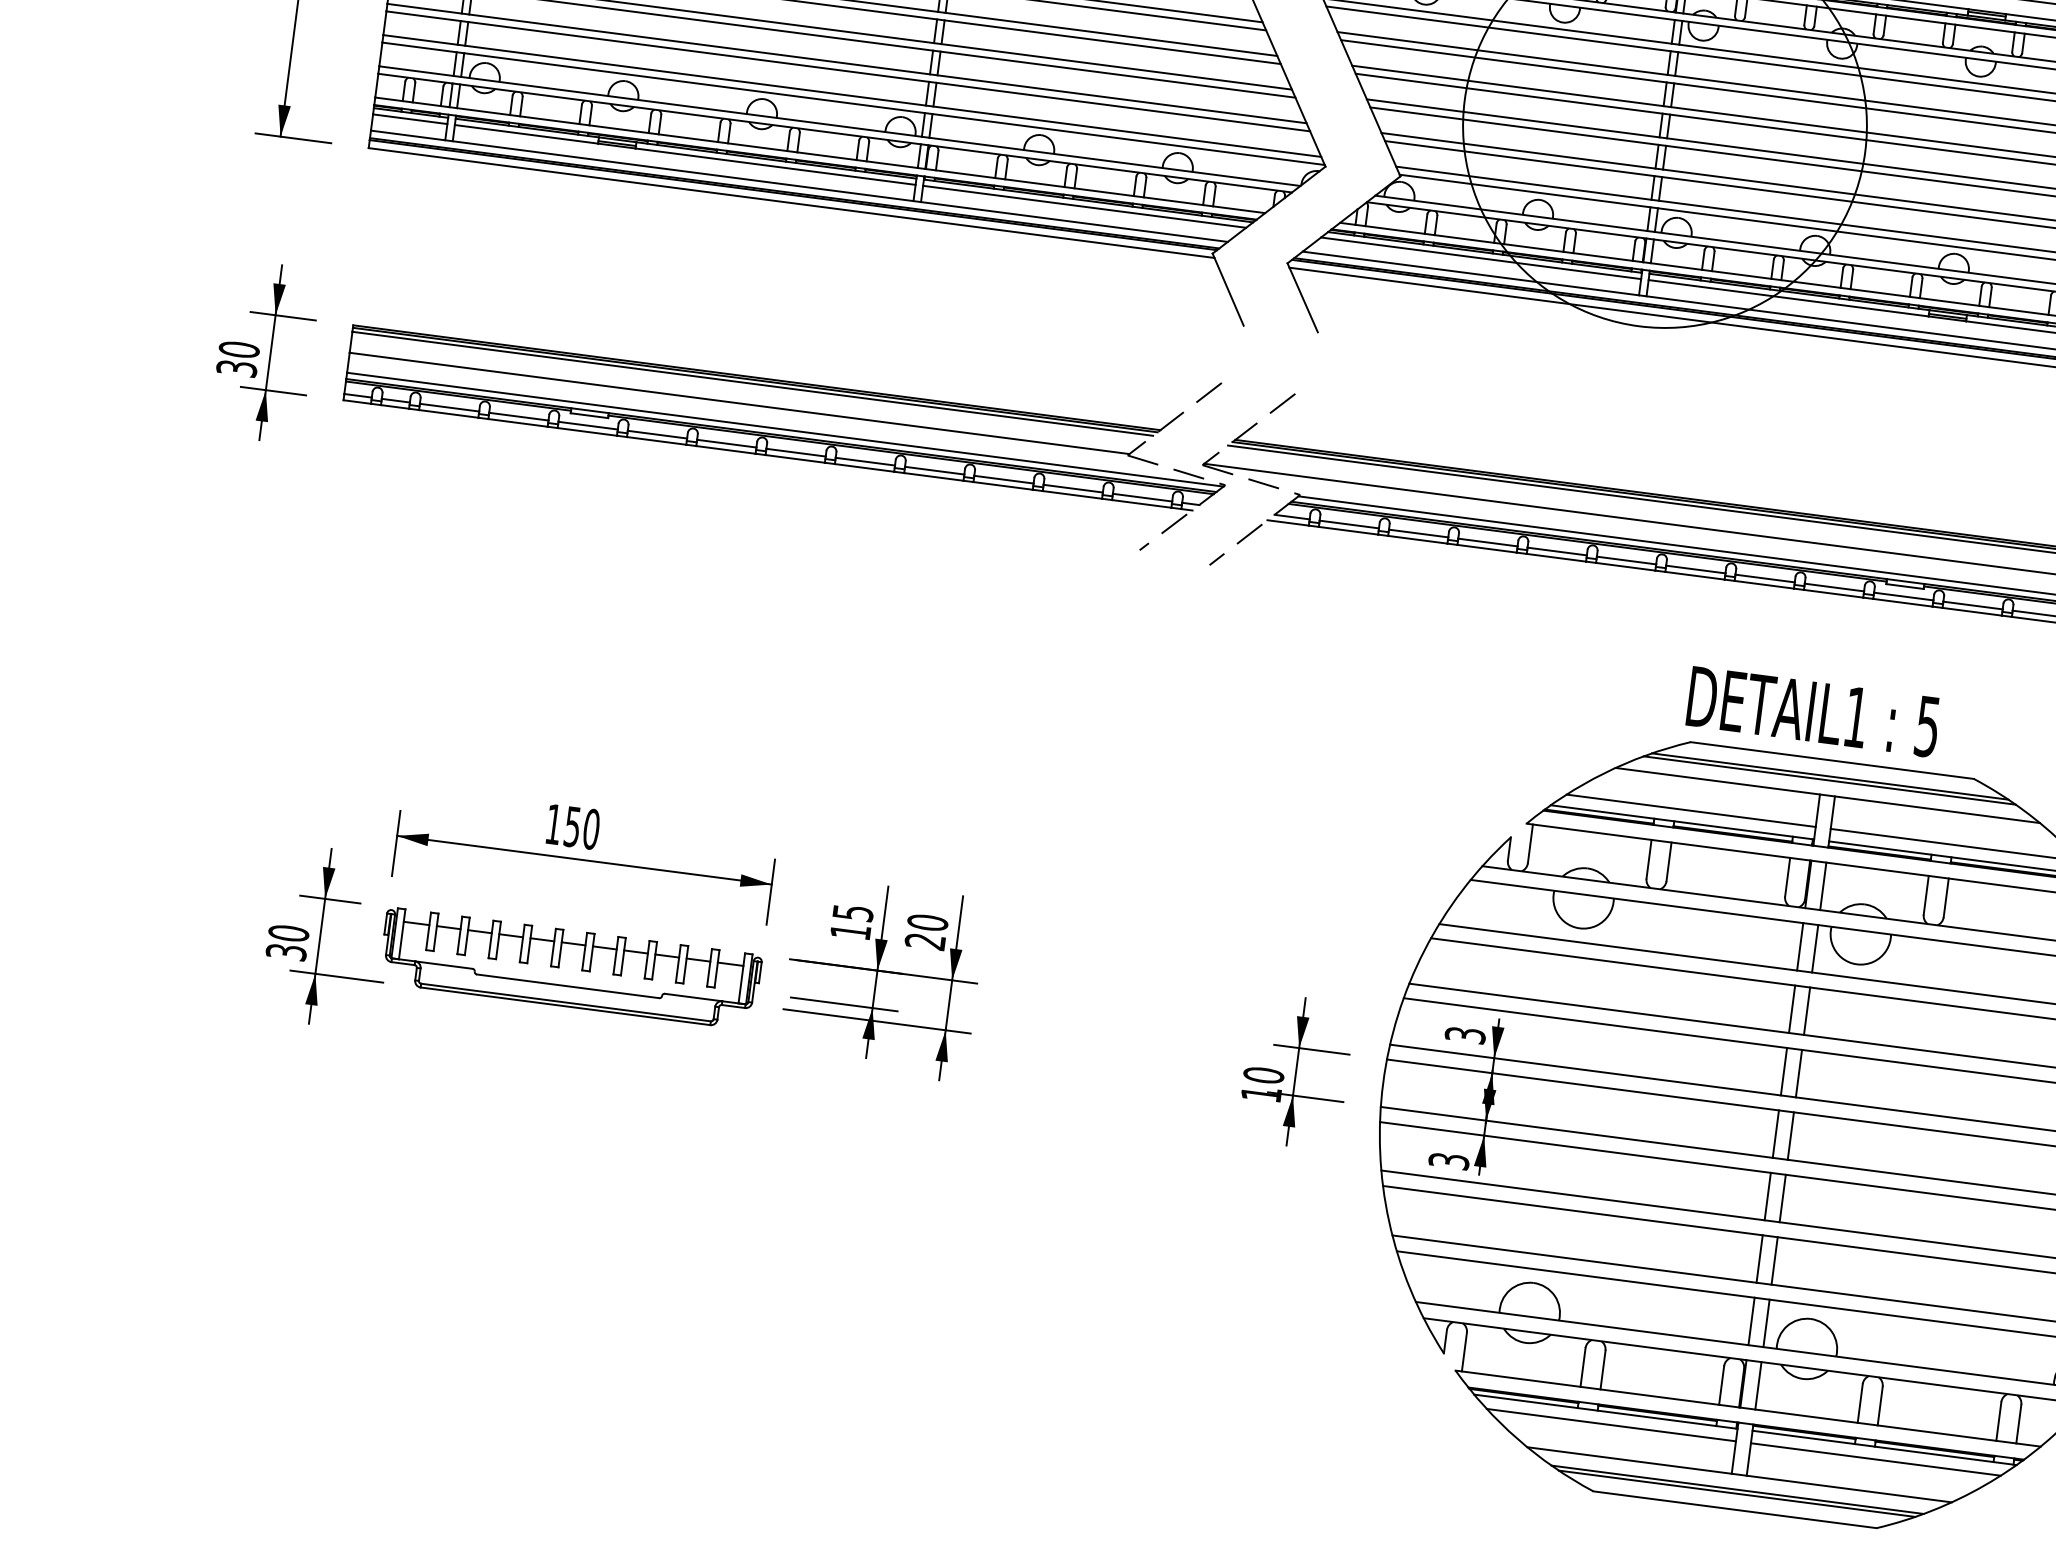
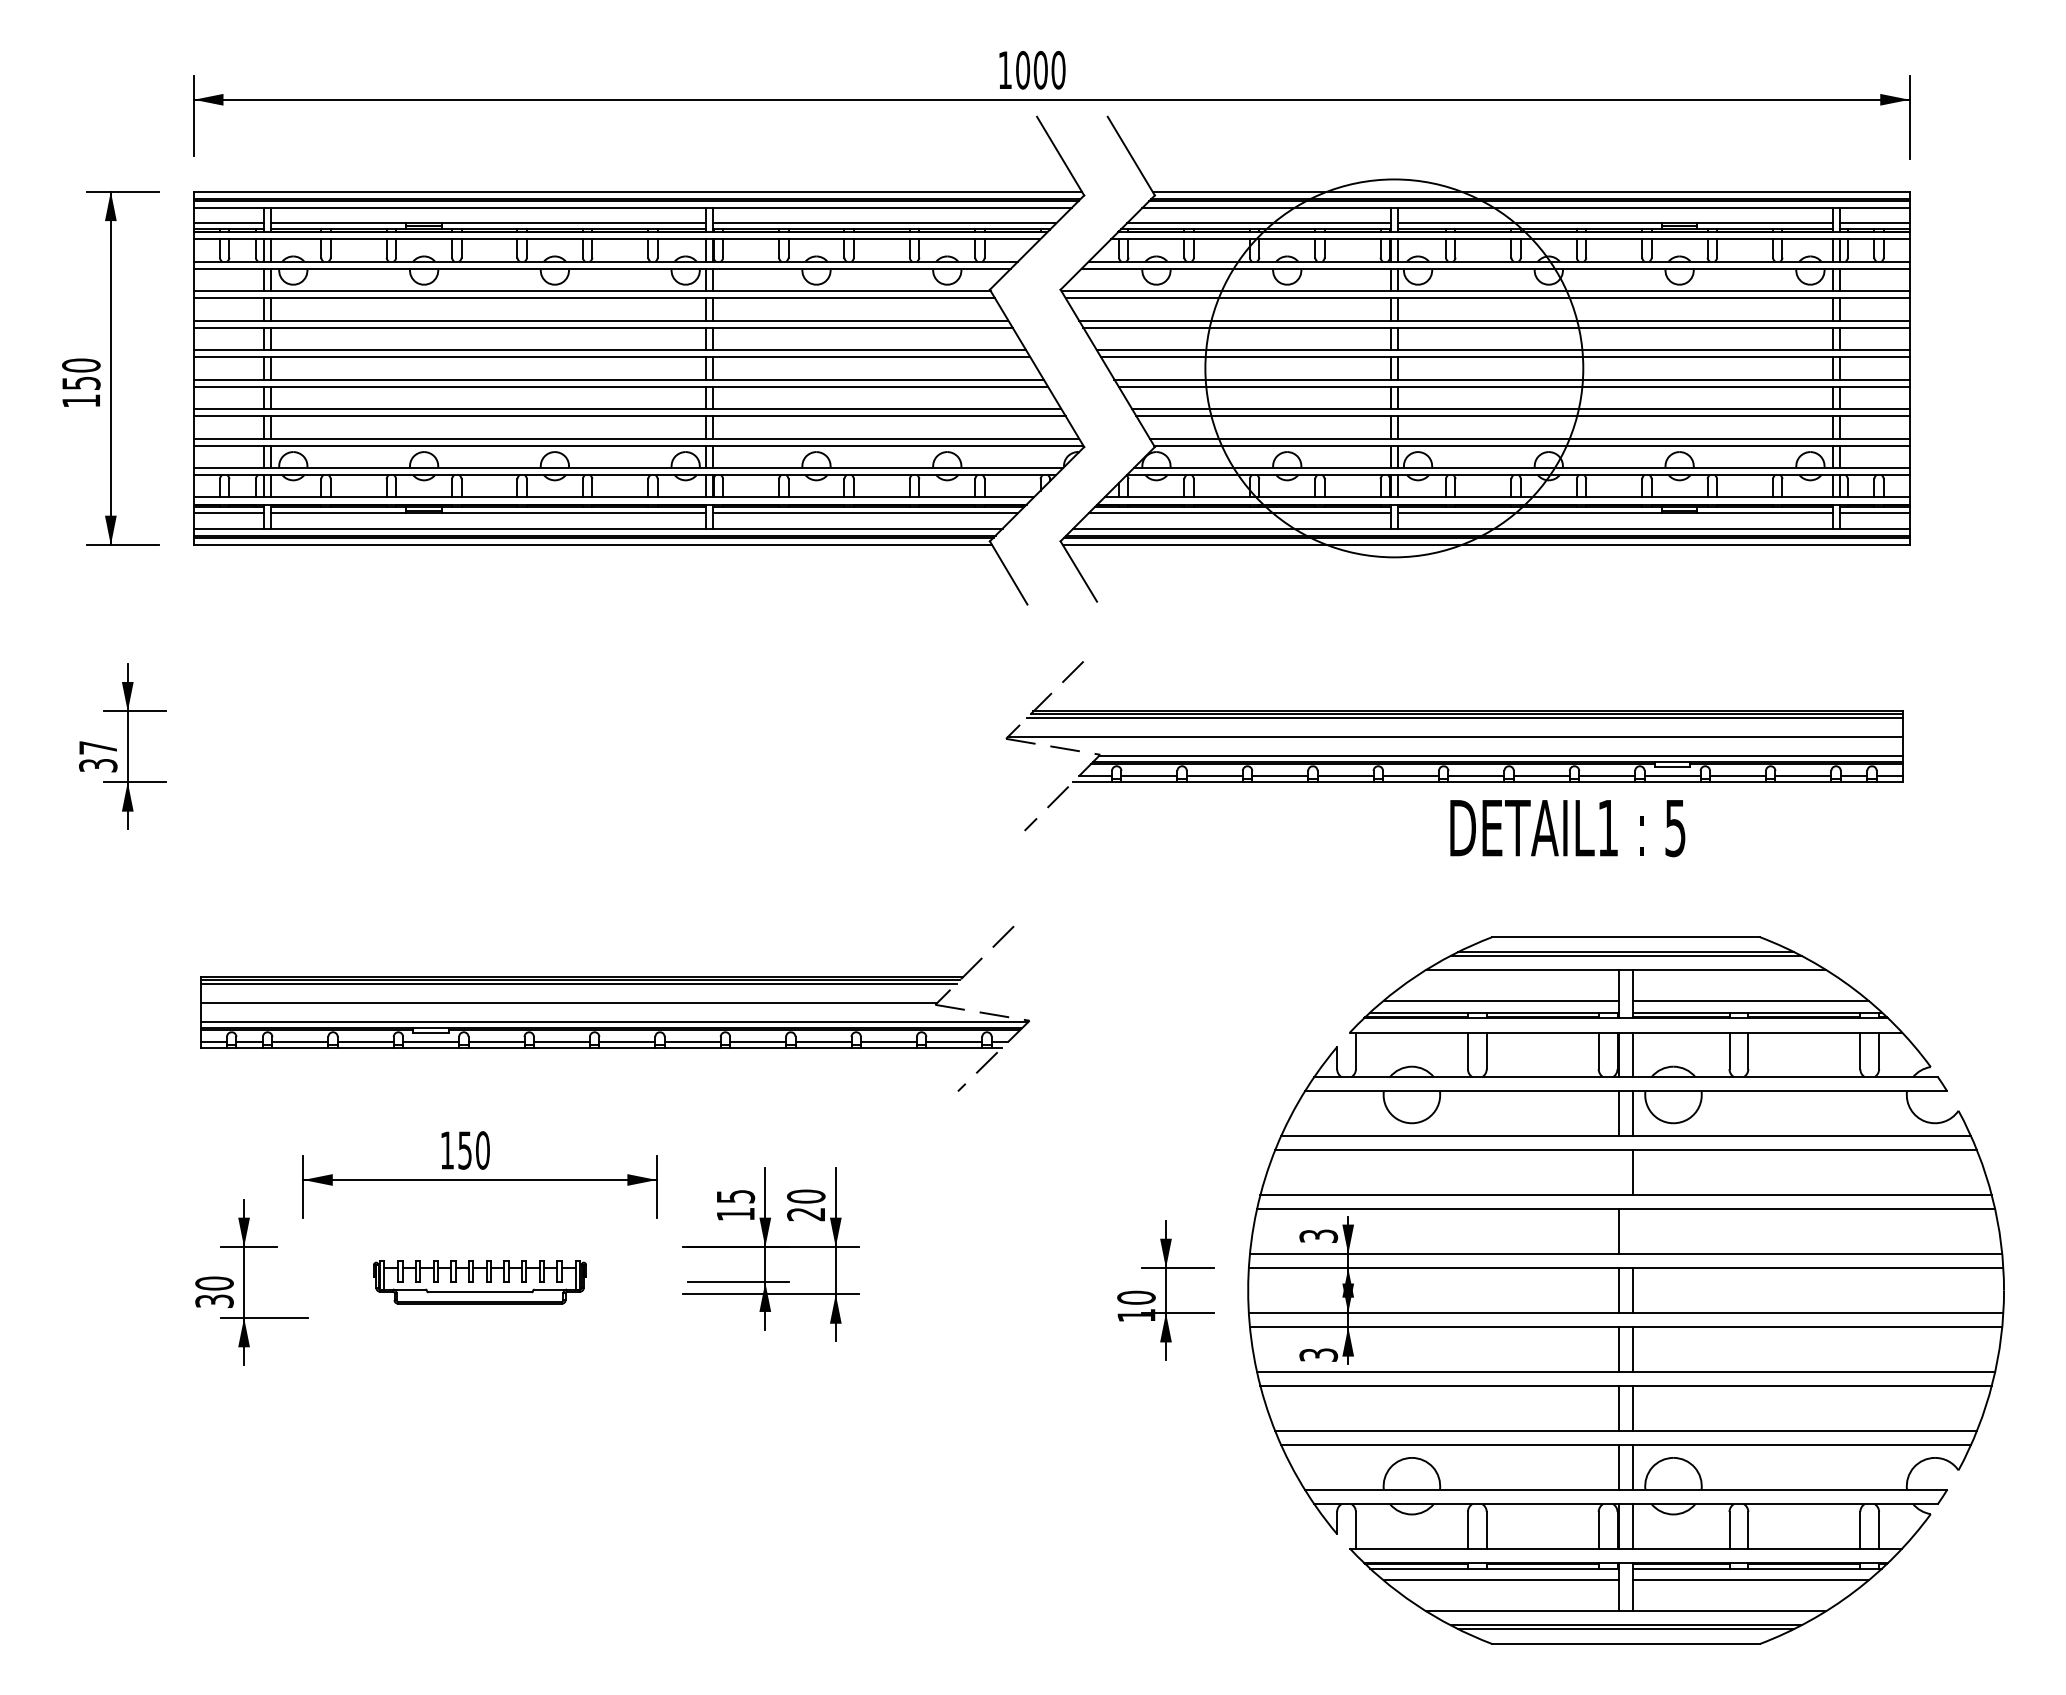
text: (239, 349) -> (98, 747), 30 -> 37
part: (787, 415) -> (614, 1008), moved
text: (1813, 712) -> (1567, 828), moved
part: (569, 968) -> (479, 1282), size x0.6
line: (1791, 1008) -> (1618, 1172), removed
line: (1798, 1073) -> (1632, 1231), removed

